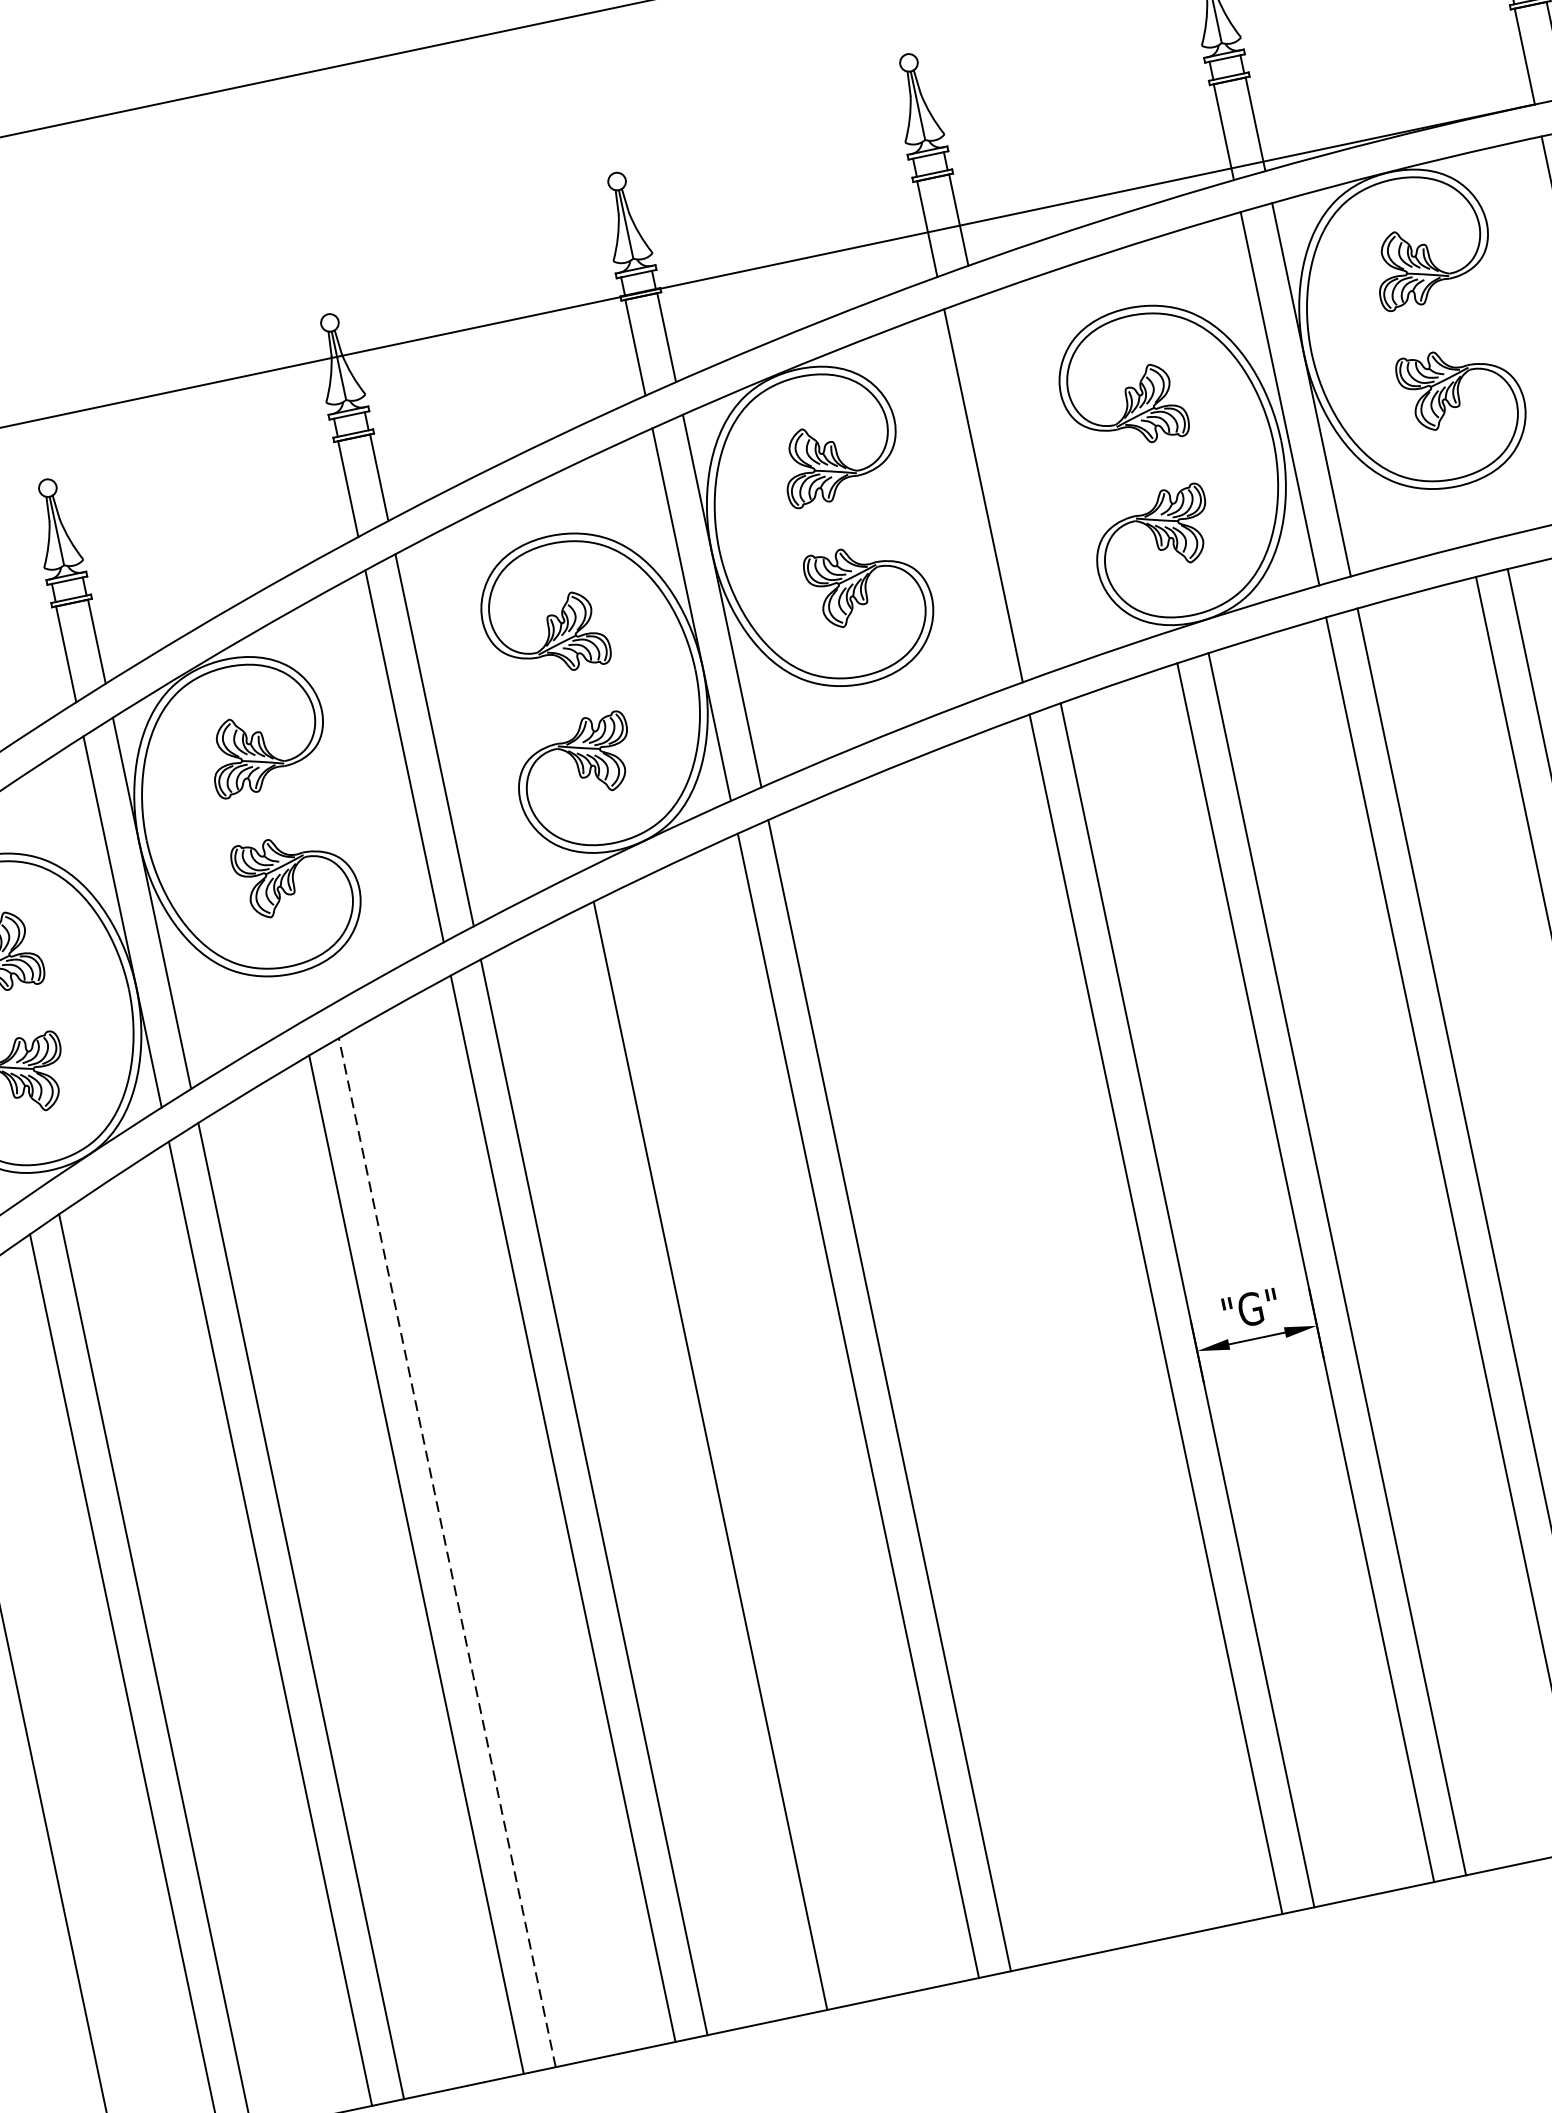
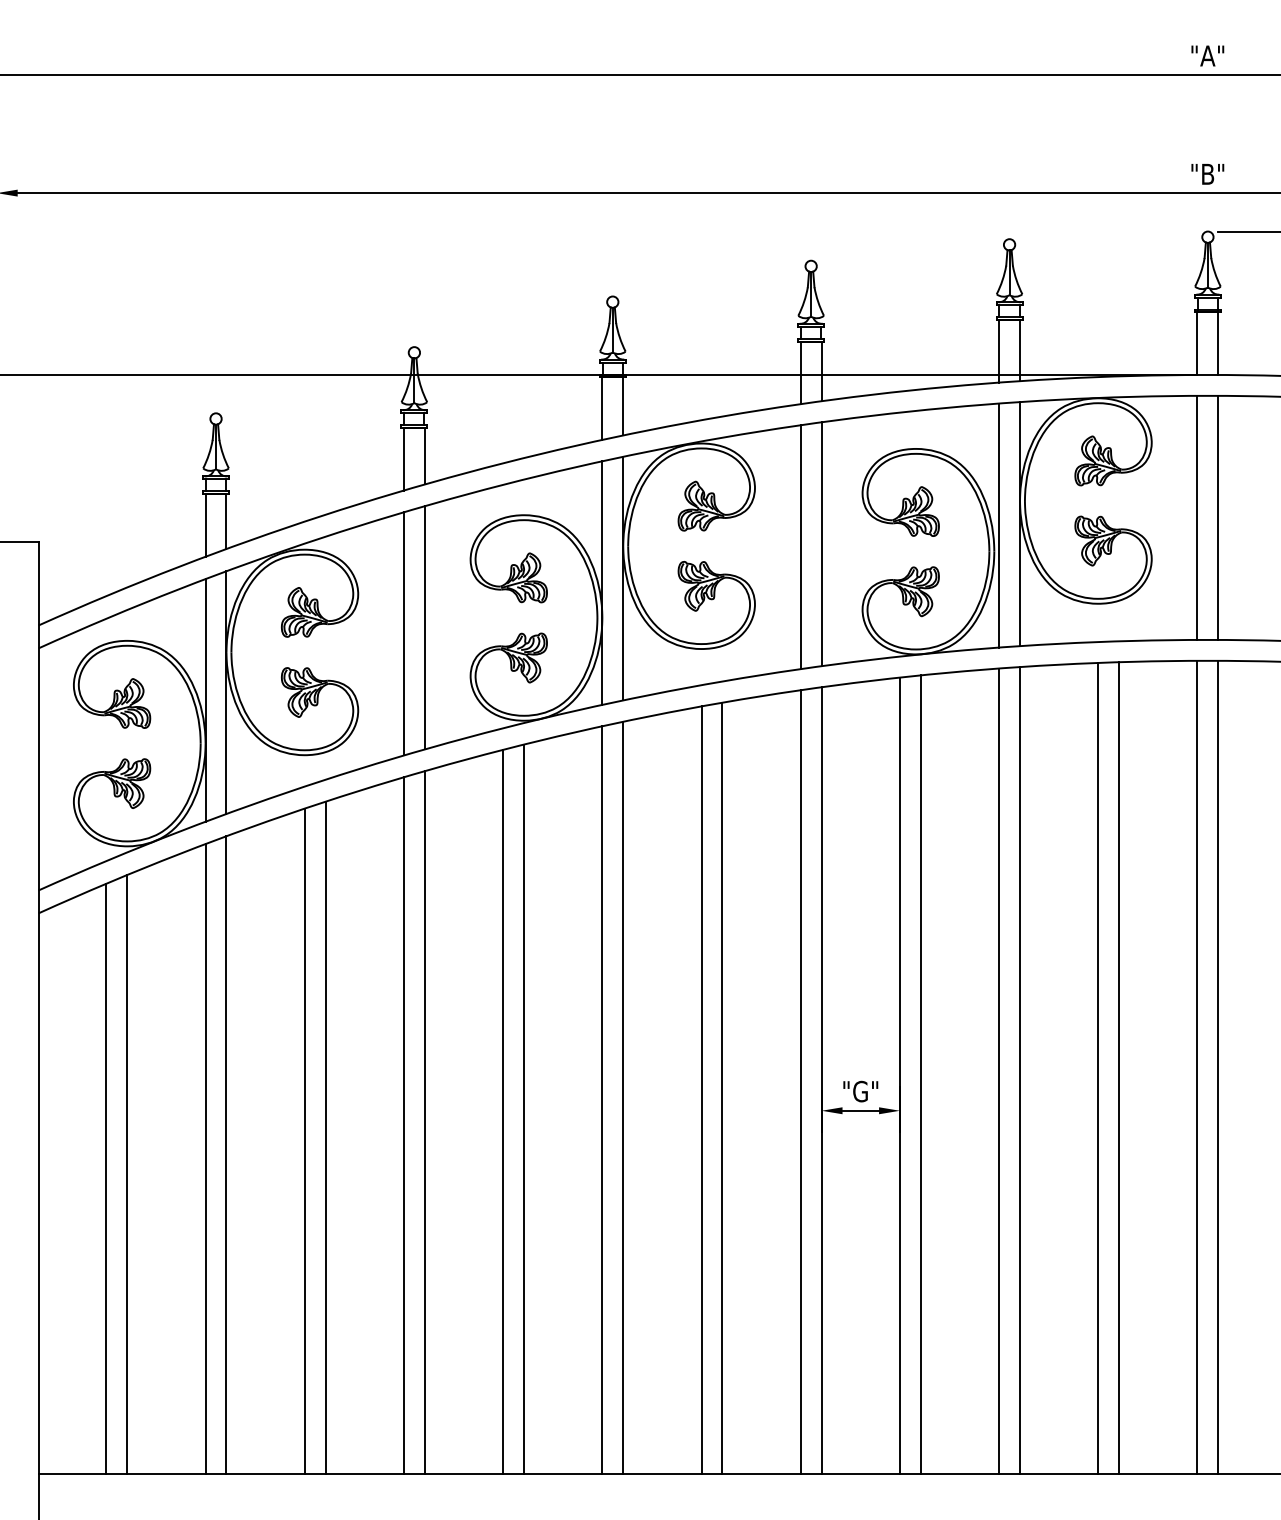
line: (1014, 484) -> (821, 544), added
line: (1038, 1349) -> (722, 1088), added
line: (1006, 1358) -> (701, 1090), added
line: (742, 1444) -> (524, 1109), added
line: (446, 1551) -> (325, 1137), dashed -> solid

